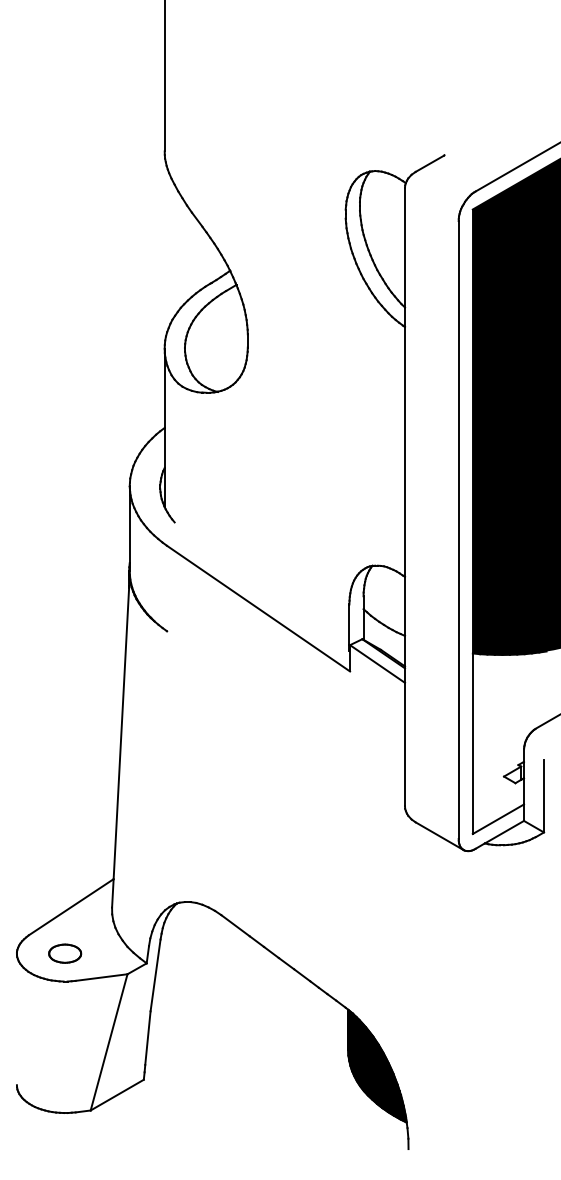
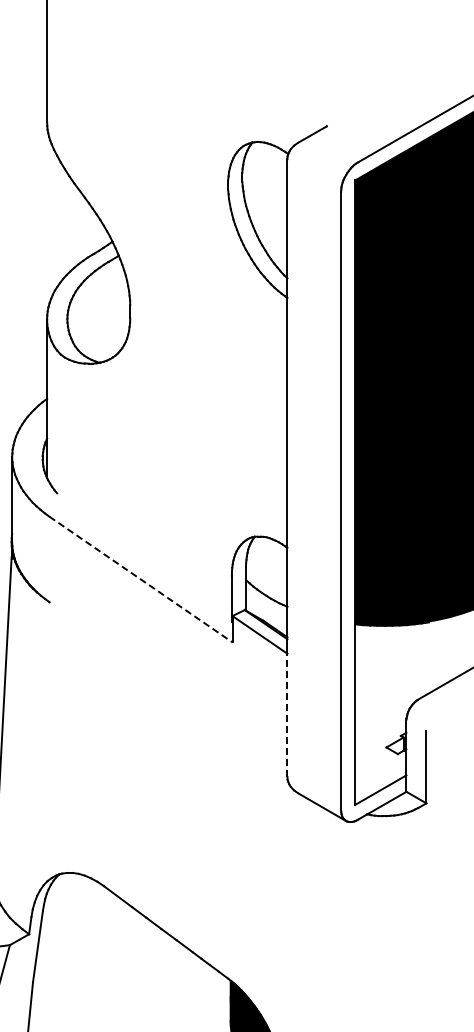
line: (258, 608) -> (140, 579), solid -> dashed
line: (405, 744) -> (287, 715), solid -> dashed

